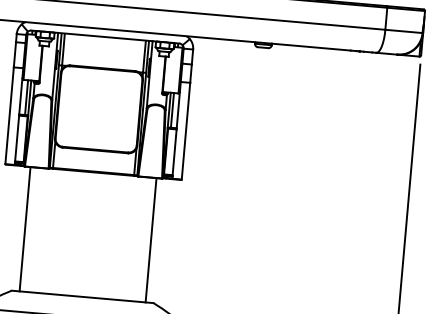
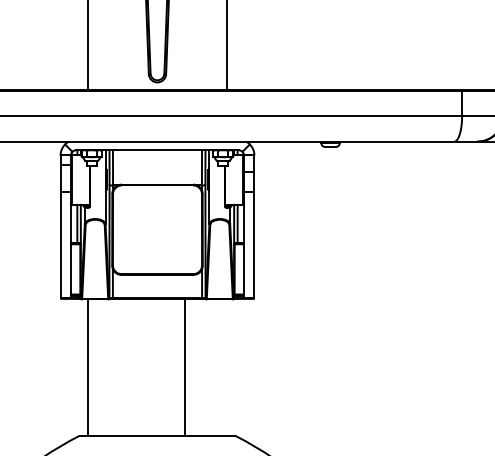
line: (150, 240) -> (184, 367), moved

